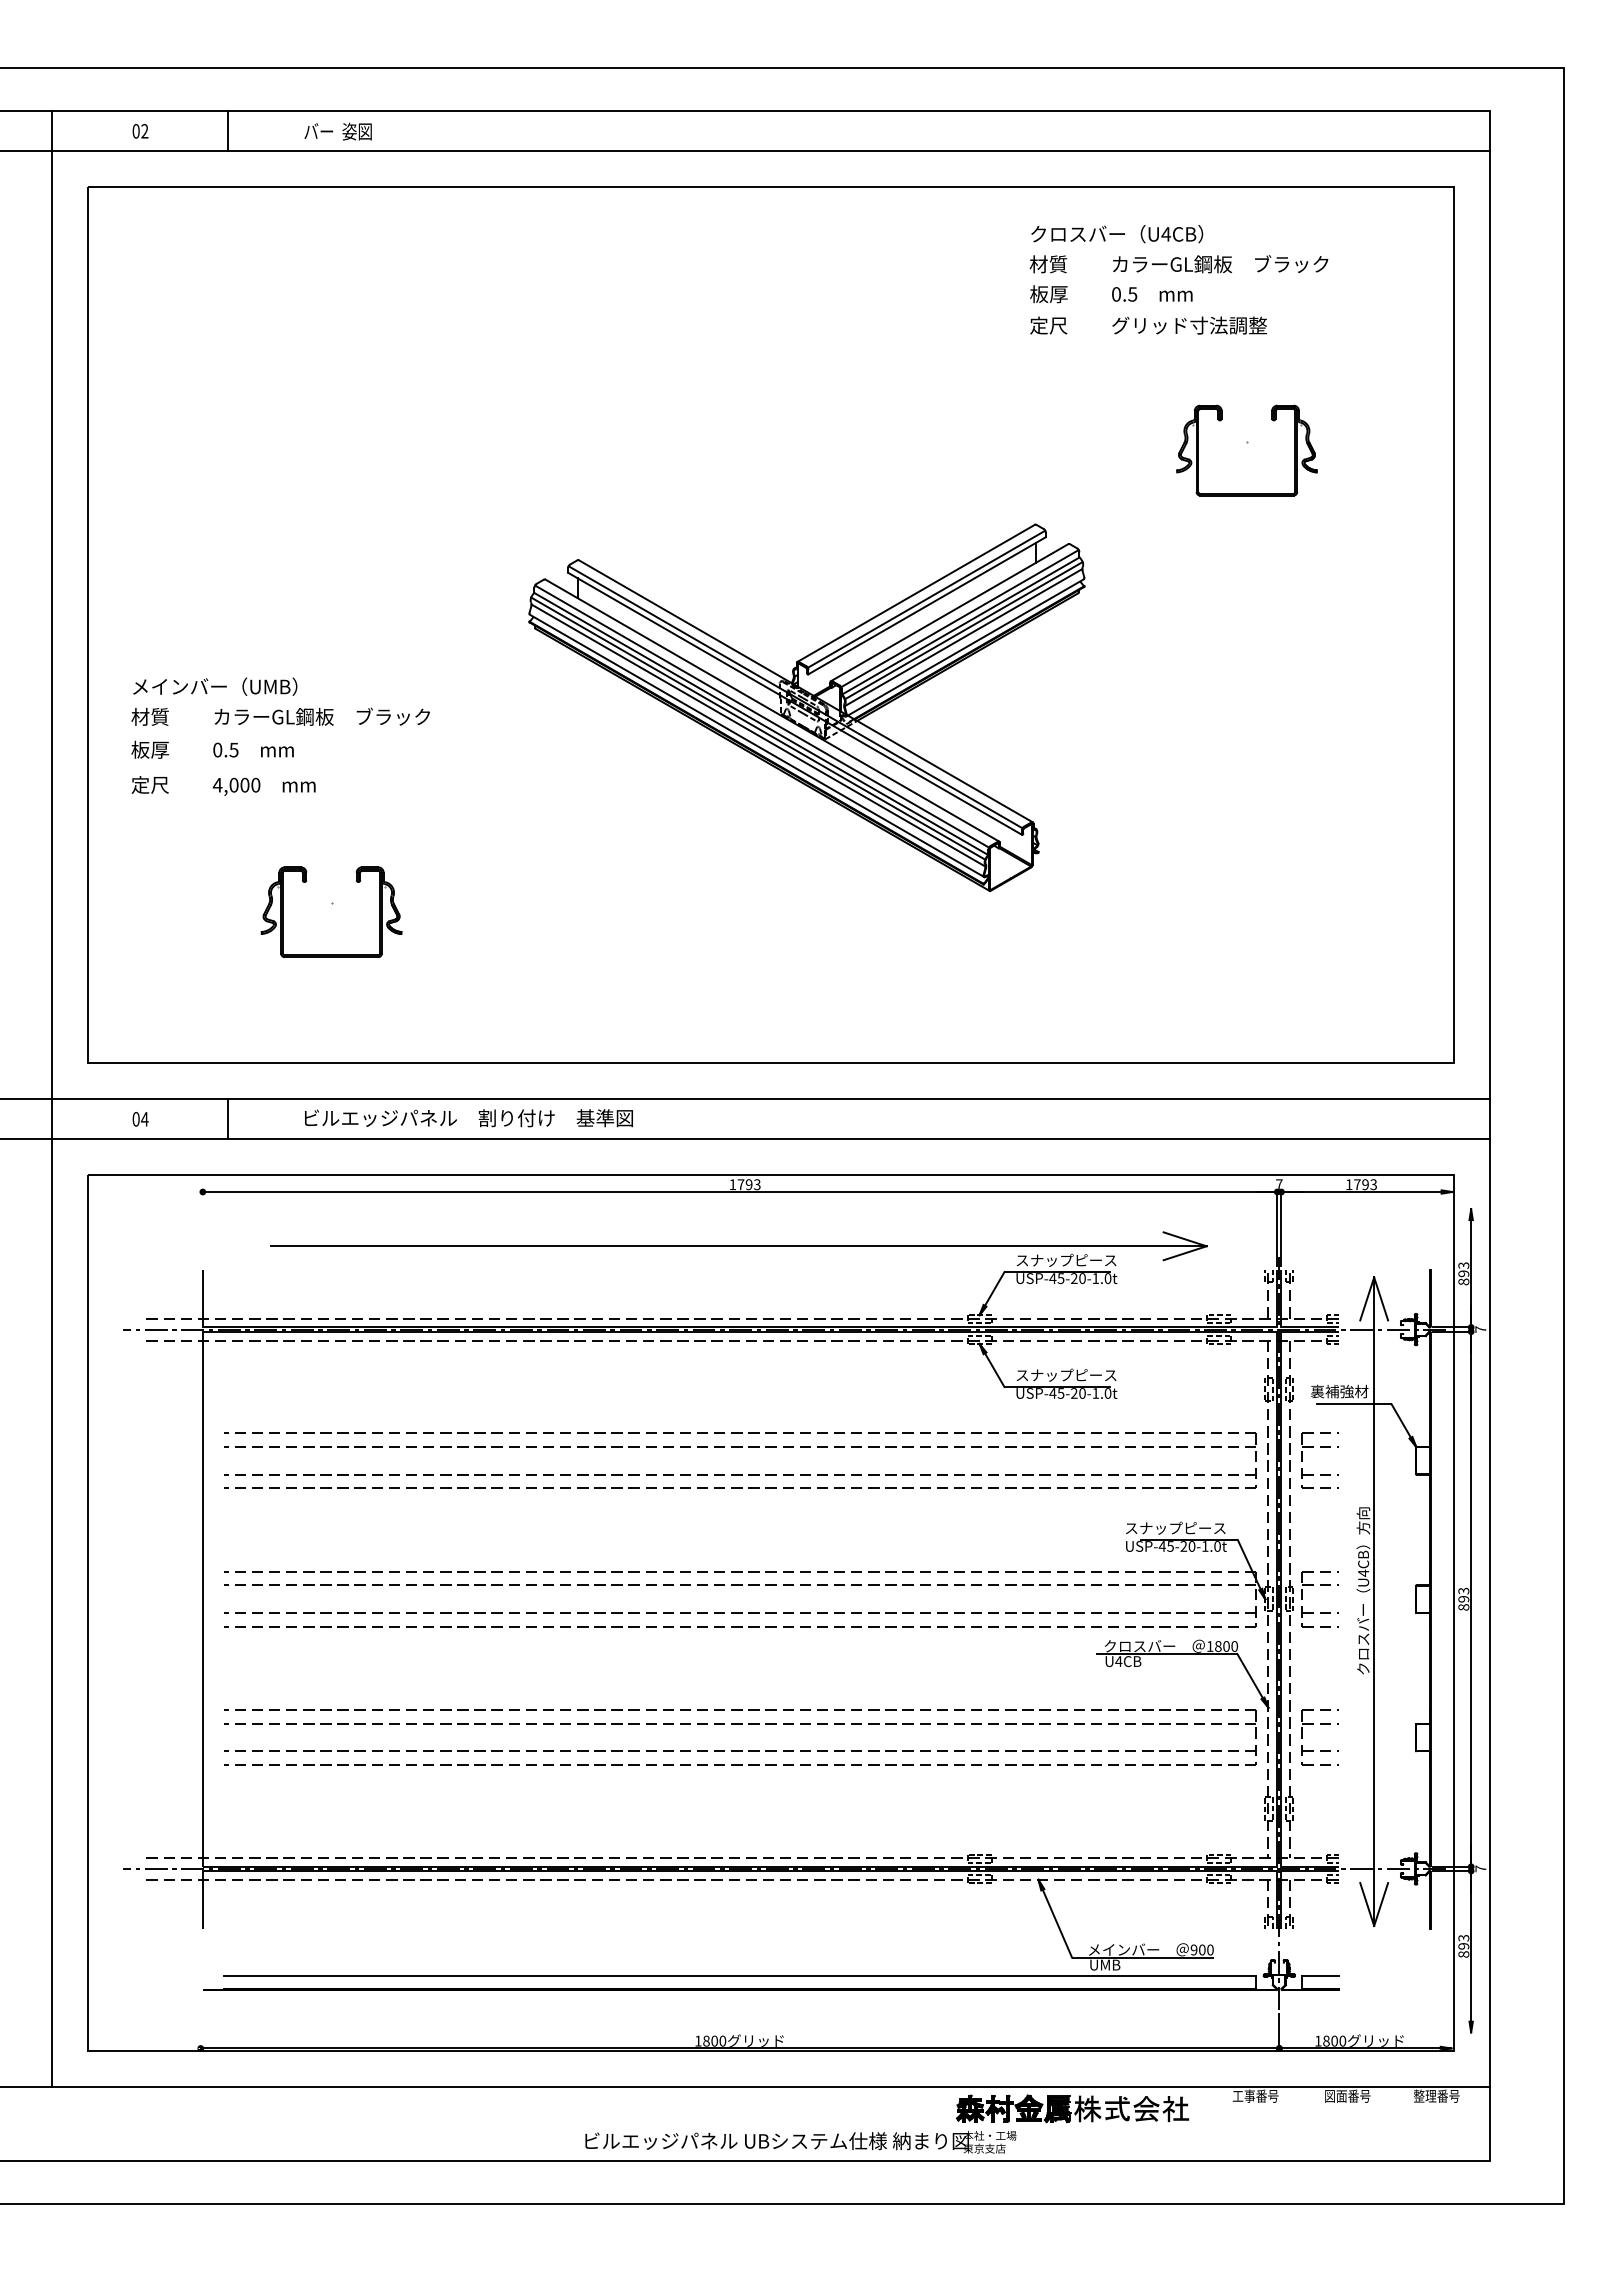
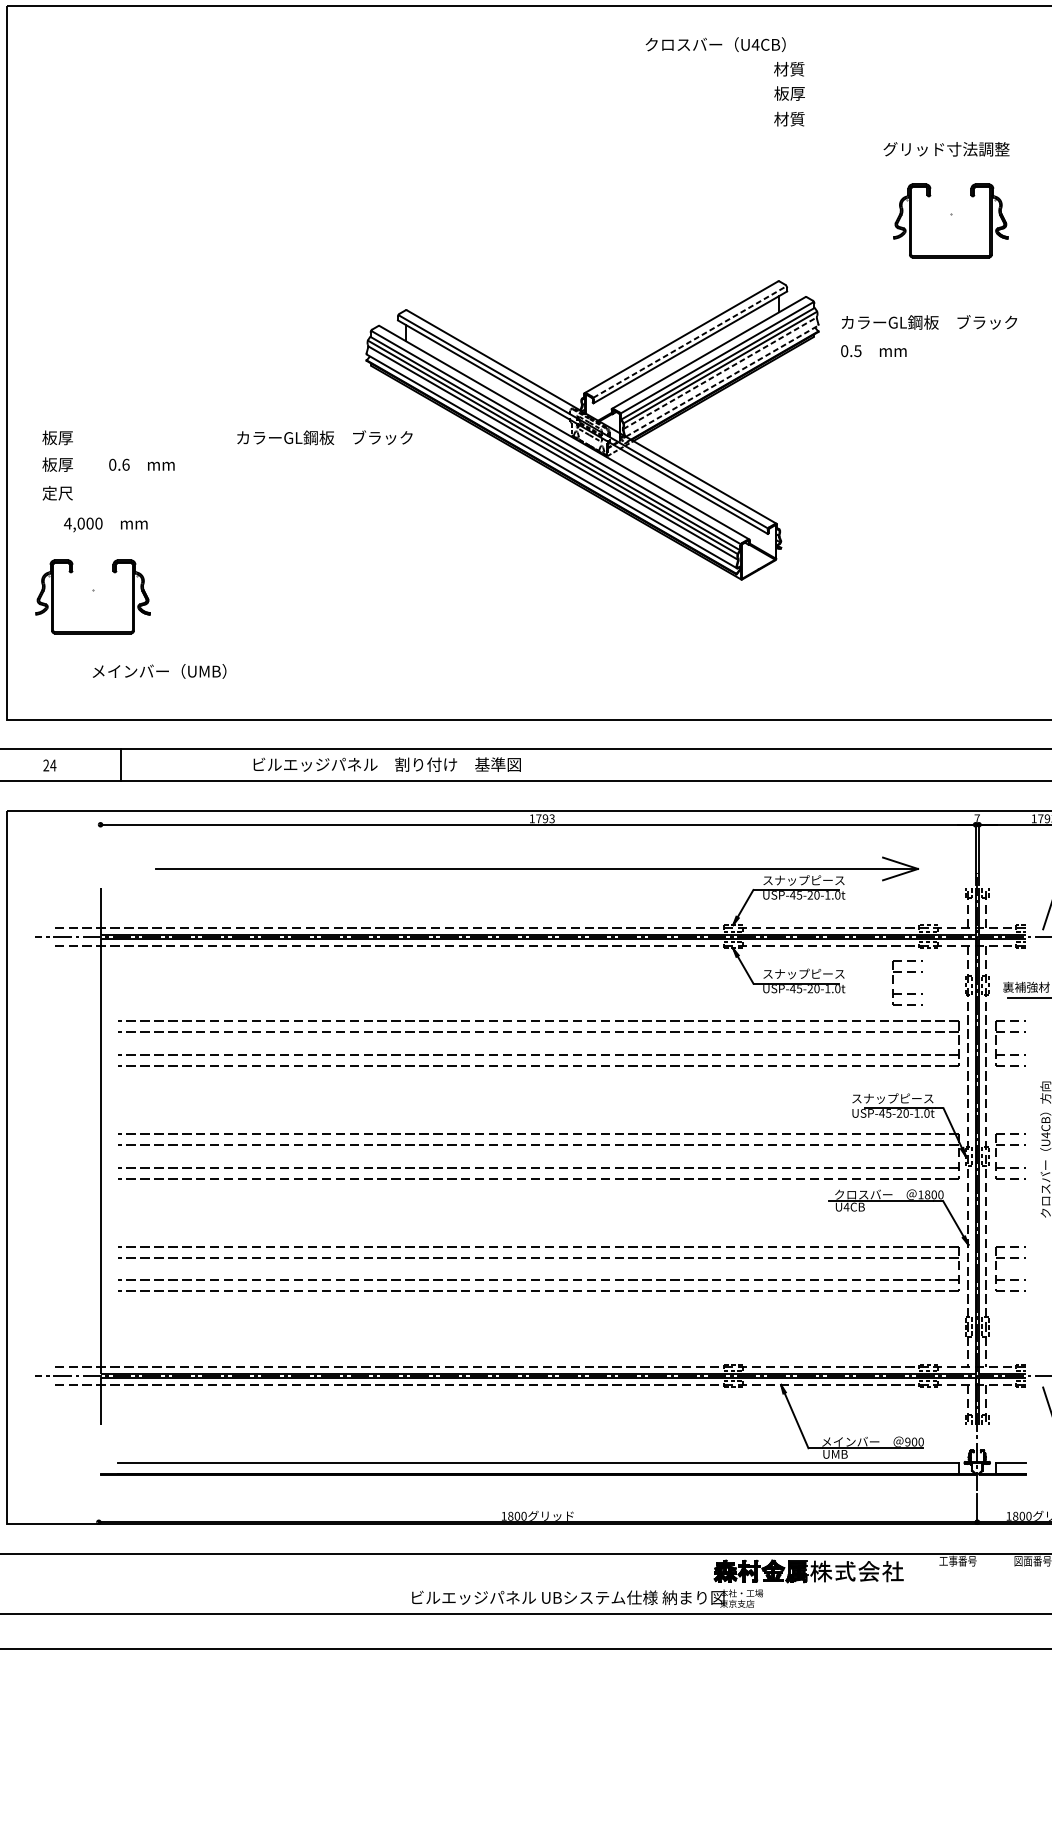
text: (1117, 234) -> (715, 44), moved
text: (1220, 264) -> (929, 322), moved
text: (1152, 294) -> (873, 351), moved
text: (1048, 325) -> (789, 119), 定尺 -> 材質
text: (1189, 325) -> (946, 149), moved
line: (926, 599) -> (689, 342), solid -> dashed
line: (964, 637) -> (720, 373), solid -> dashed
line: (966, 647) -> (722, 381), solid -> dashed
text: (215, 686) -> (159, 671), moved
text: (149, 716) -> (57, 437), 材質 -> 板厚
text: (321, 716) -> (324, 437), moved
text: (233, 749) -> (125, 464), 0.5 -> 0.6
text: (263, 786) -> (105, 524), moved
part: (332, 904) -> (93, 590), moved
text: (468, 1118) -> (386, 764), moved
text: (135, 1119) -> (45, 765), 04 -> 24
part: (1193, 1399) -> (907, 993), added

